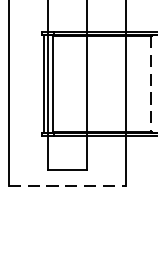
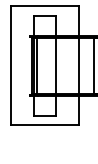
line: (150, 82) -> (93, 65), dashed -> solid
line: (67, 186) -> (45, 125), dashed -> solid

